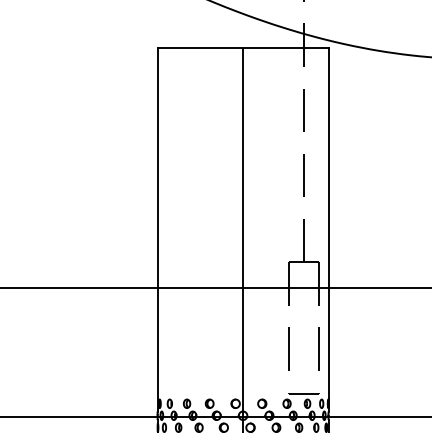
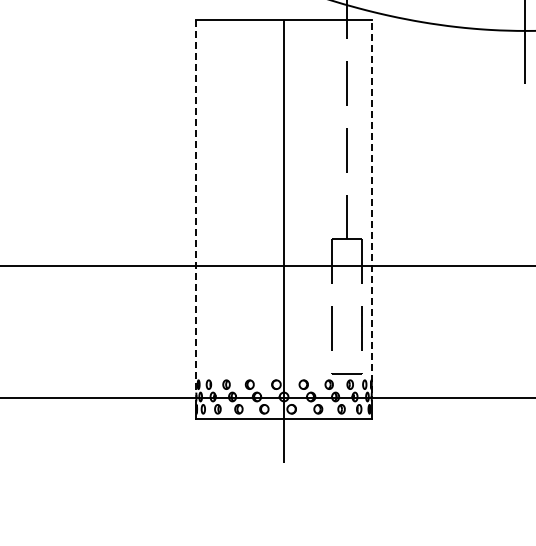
line: (157, 230) -> (196, 206), solid -> dashed
line: (328, 230) -> (371, 206), solid -> dashed

